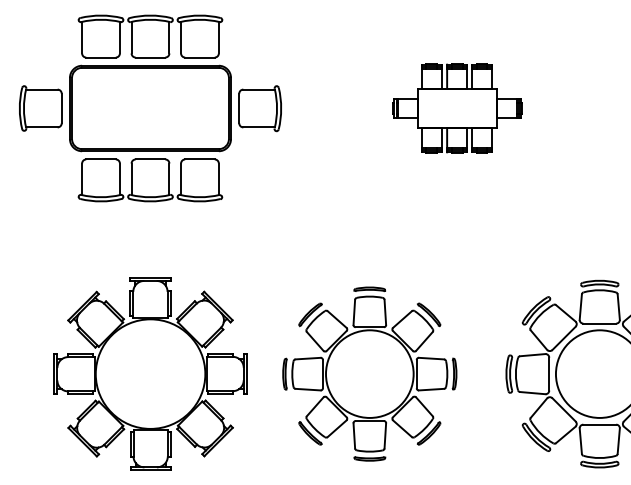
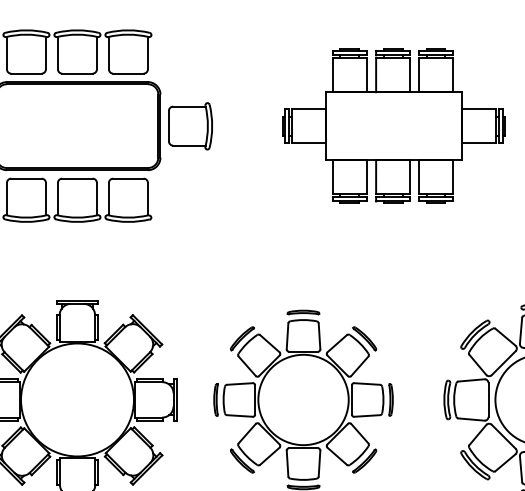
part: (457, 108) -> (393, 126), size x1.67

